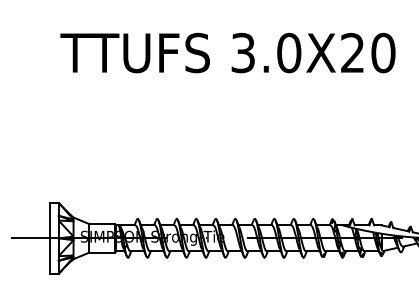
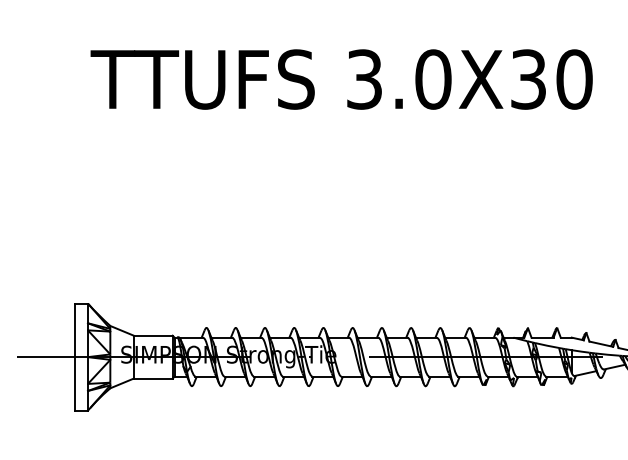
text: (352, 53) -> (528, 80), 3.0X20 -> 3.0X30

